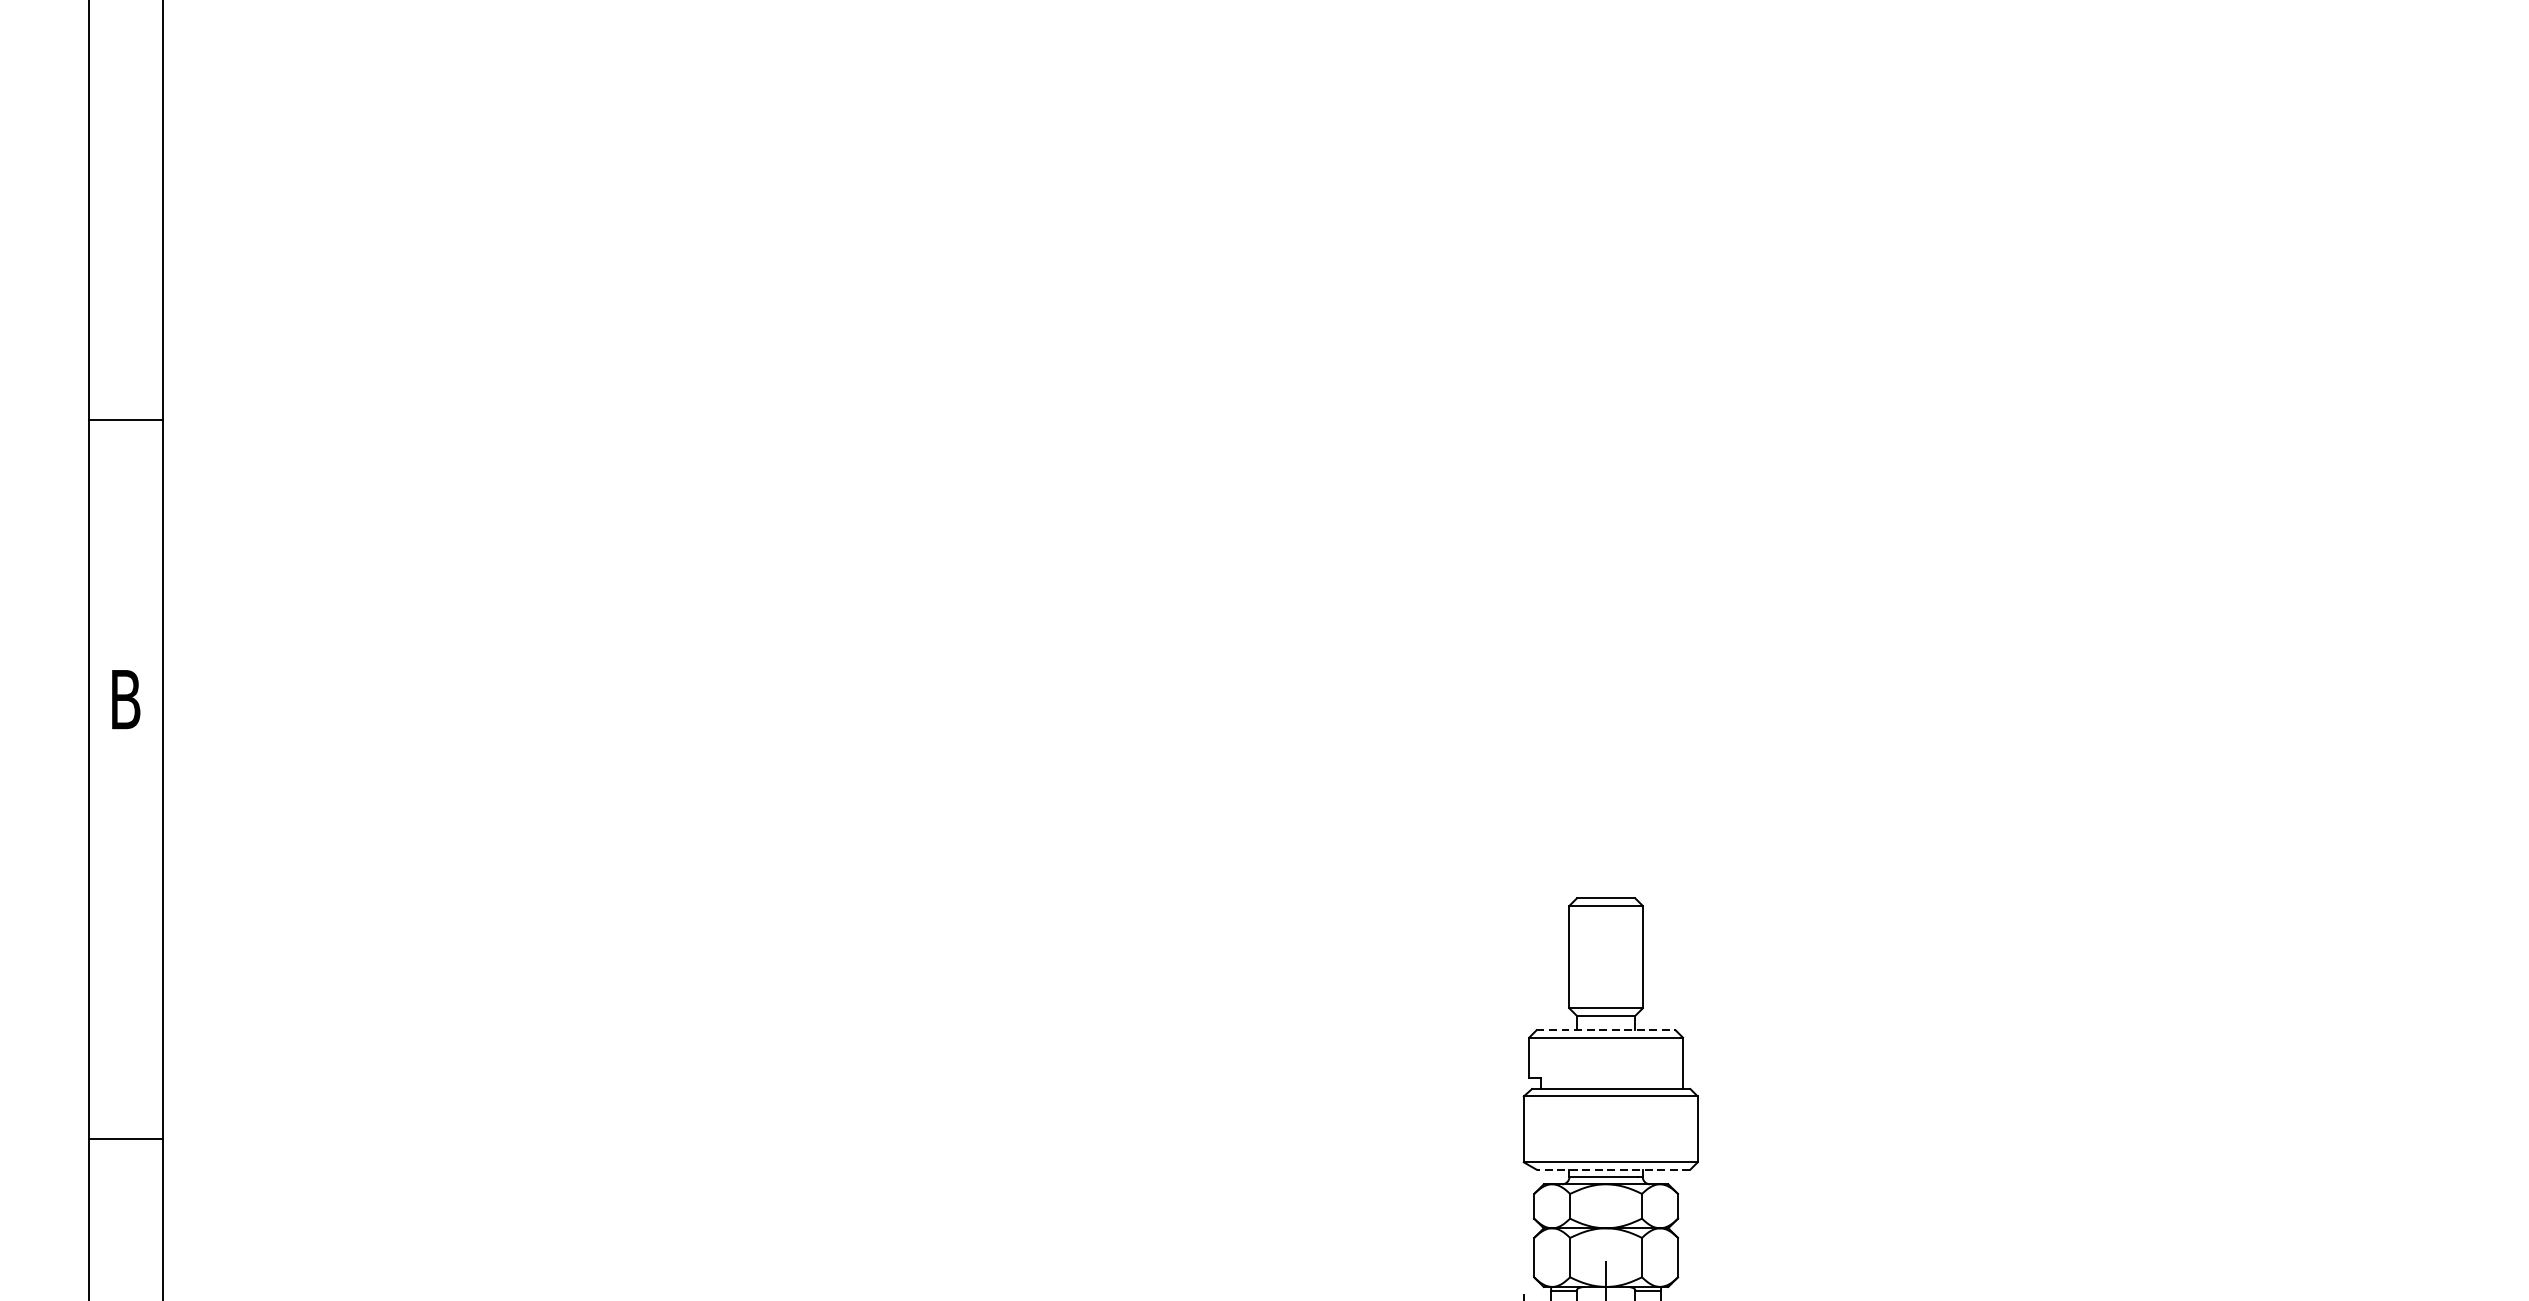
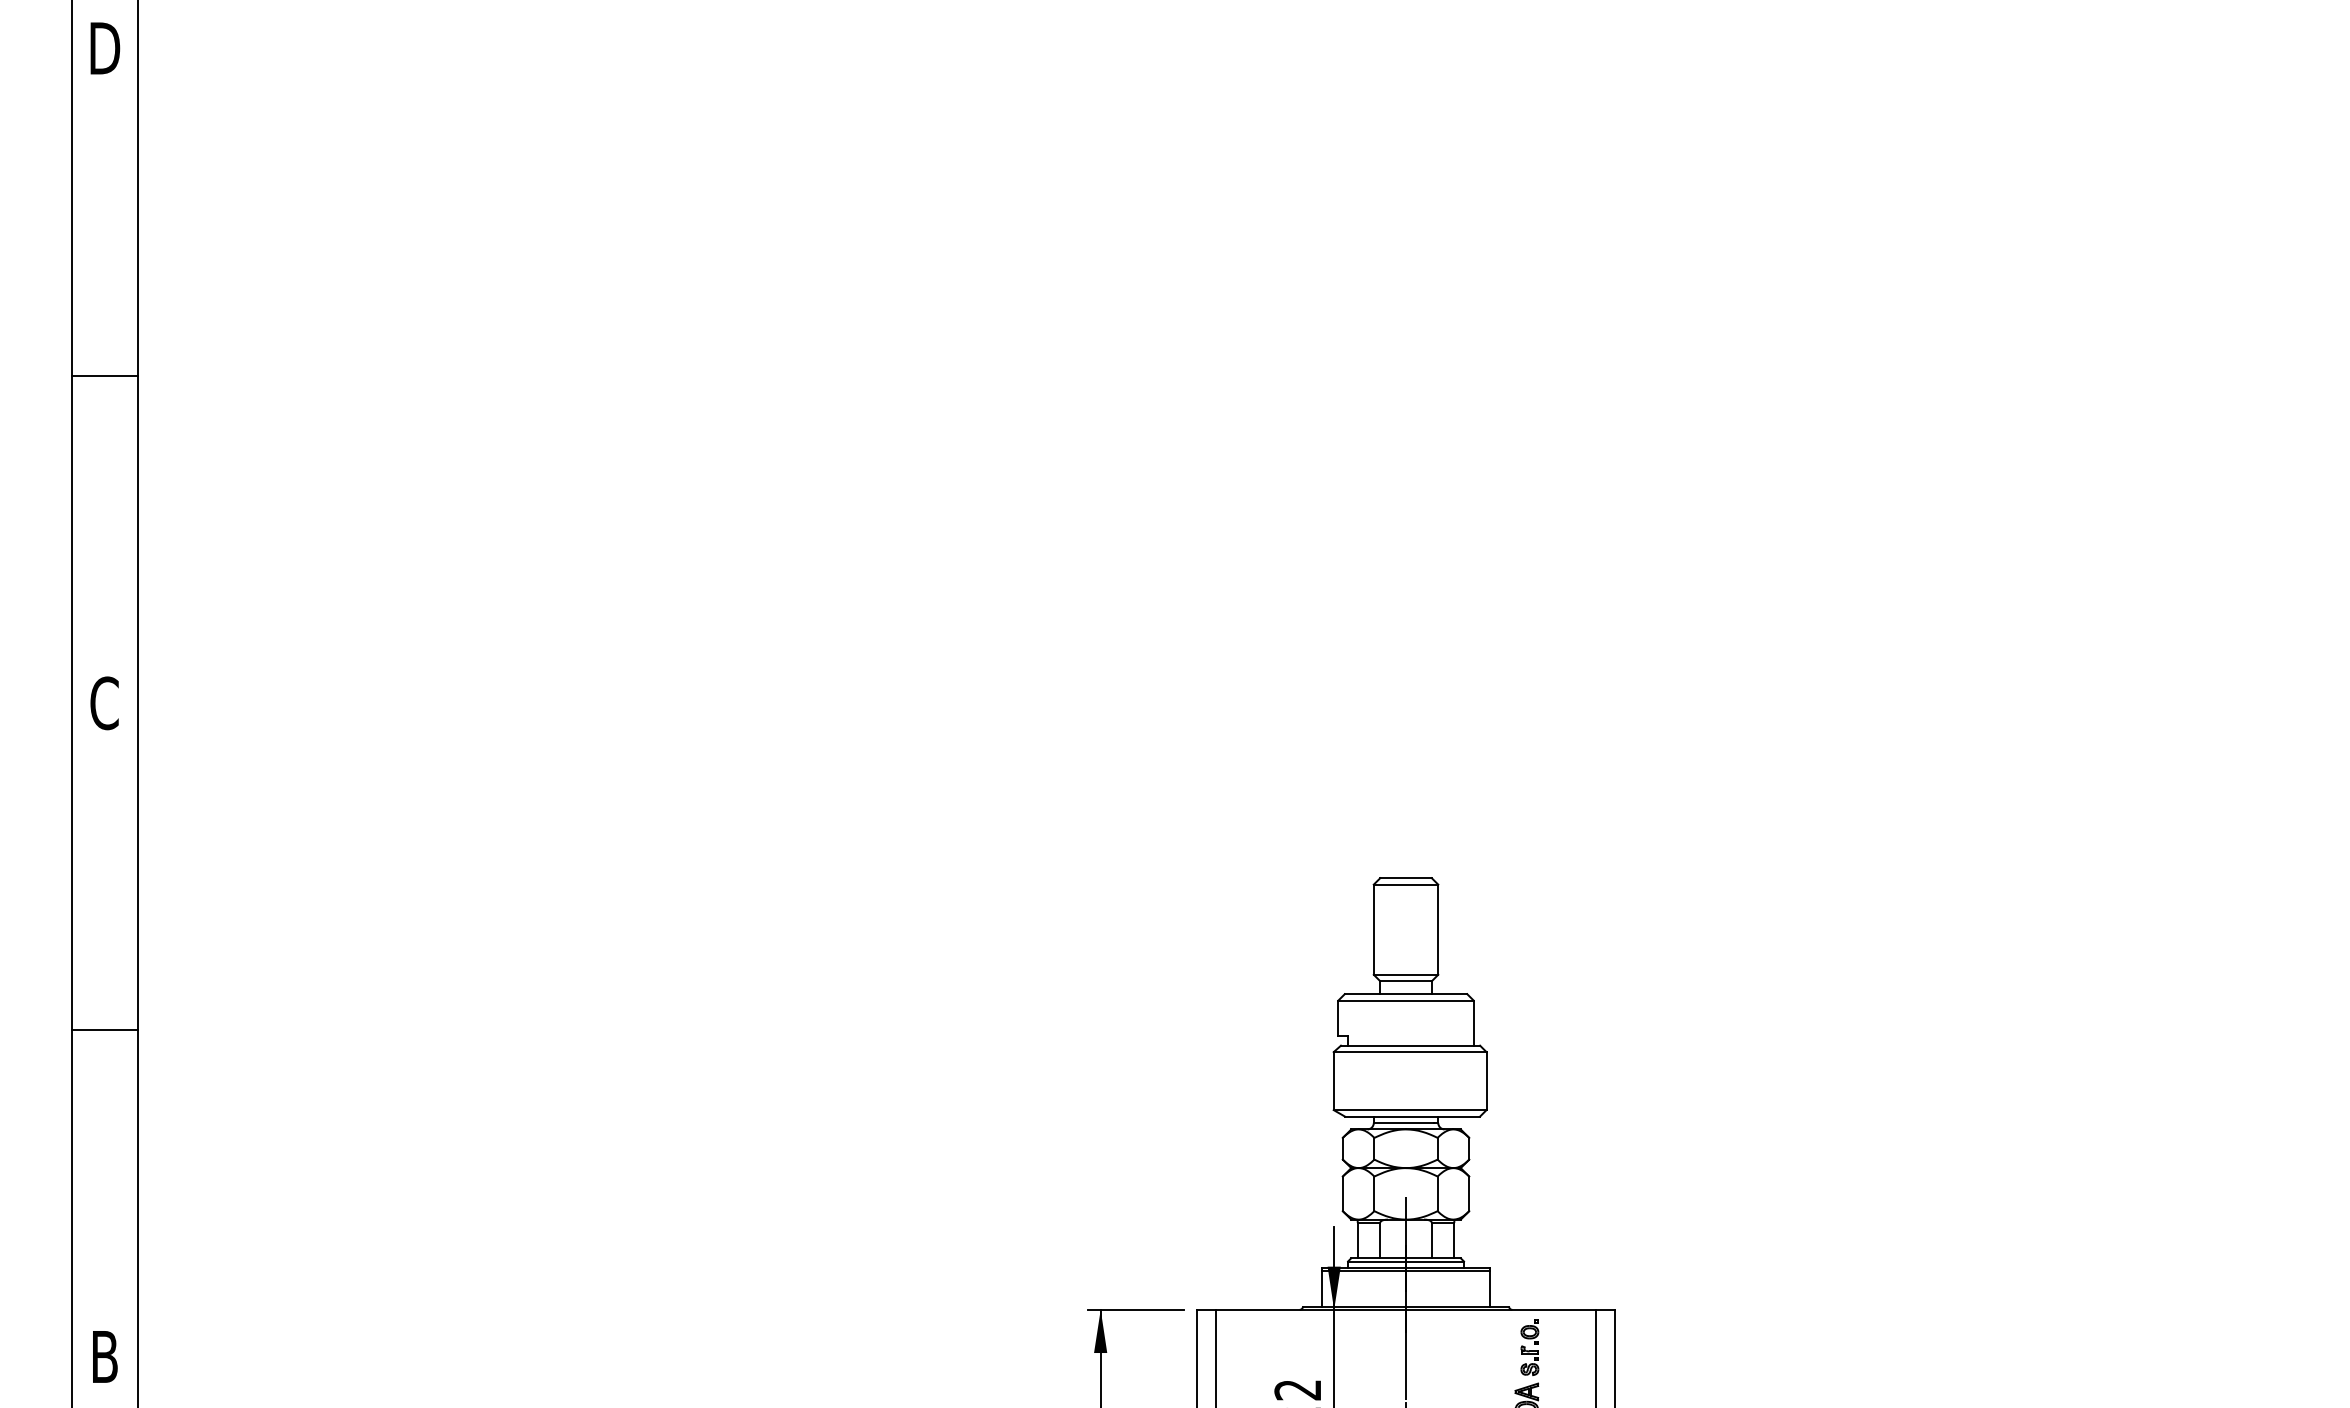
line: (125, 419) -> (104, 375), moved
text: (125, 699) -> (104, 703), B -> C
line: (1606, 1030) -> (1406, 994), dashed -> solid
line: (125, 1138) -> (104, 1029), moved
line: (1613, 1169) -> (1412, 1116), dashed -> solid

